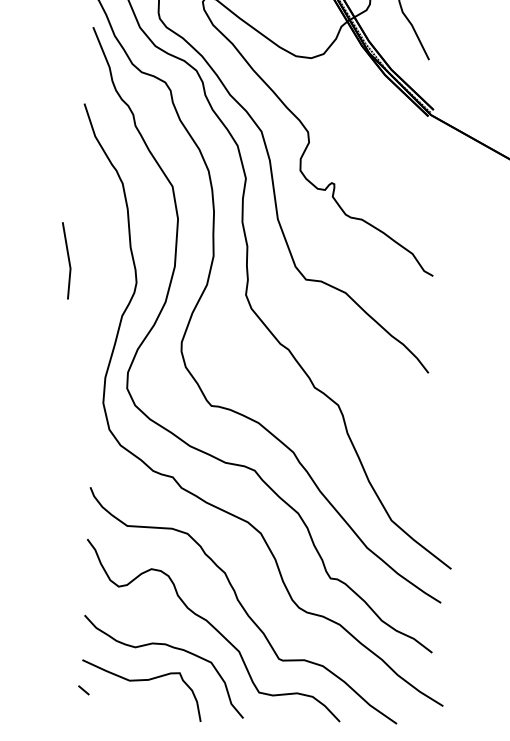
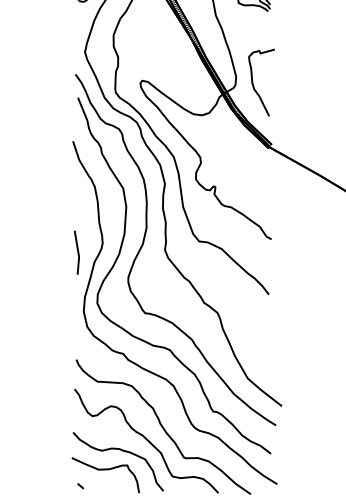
line: (67, 260) -> (77, 252), moved
line: (83, 690) -> (80, 486), moved

